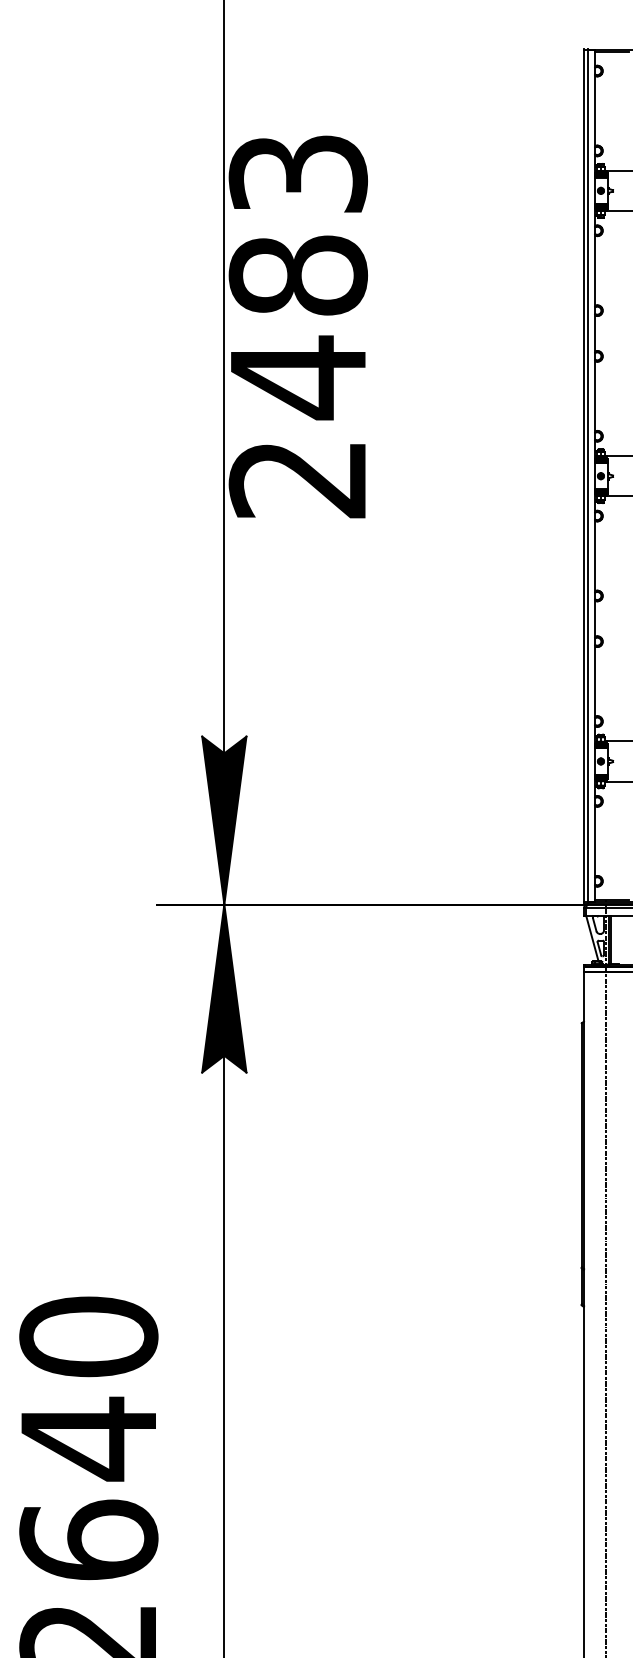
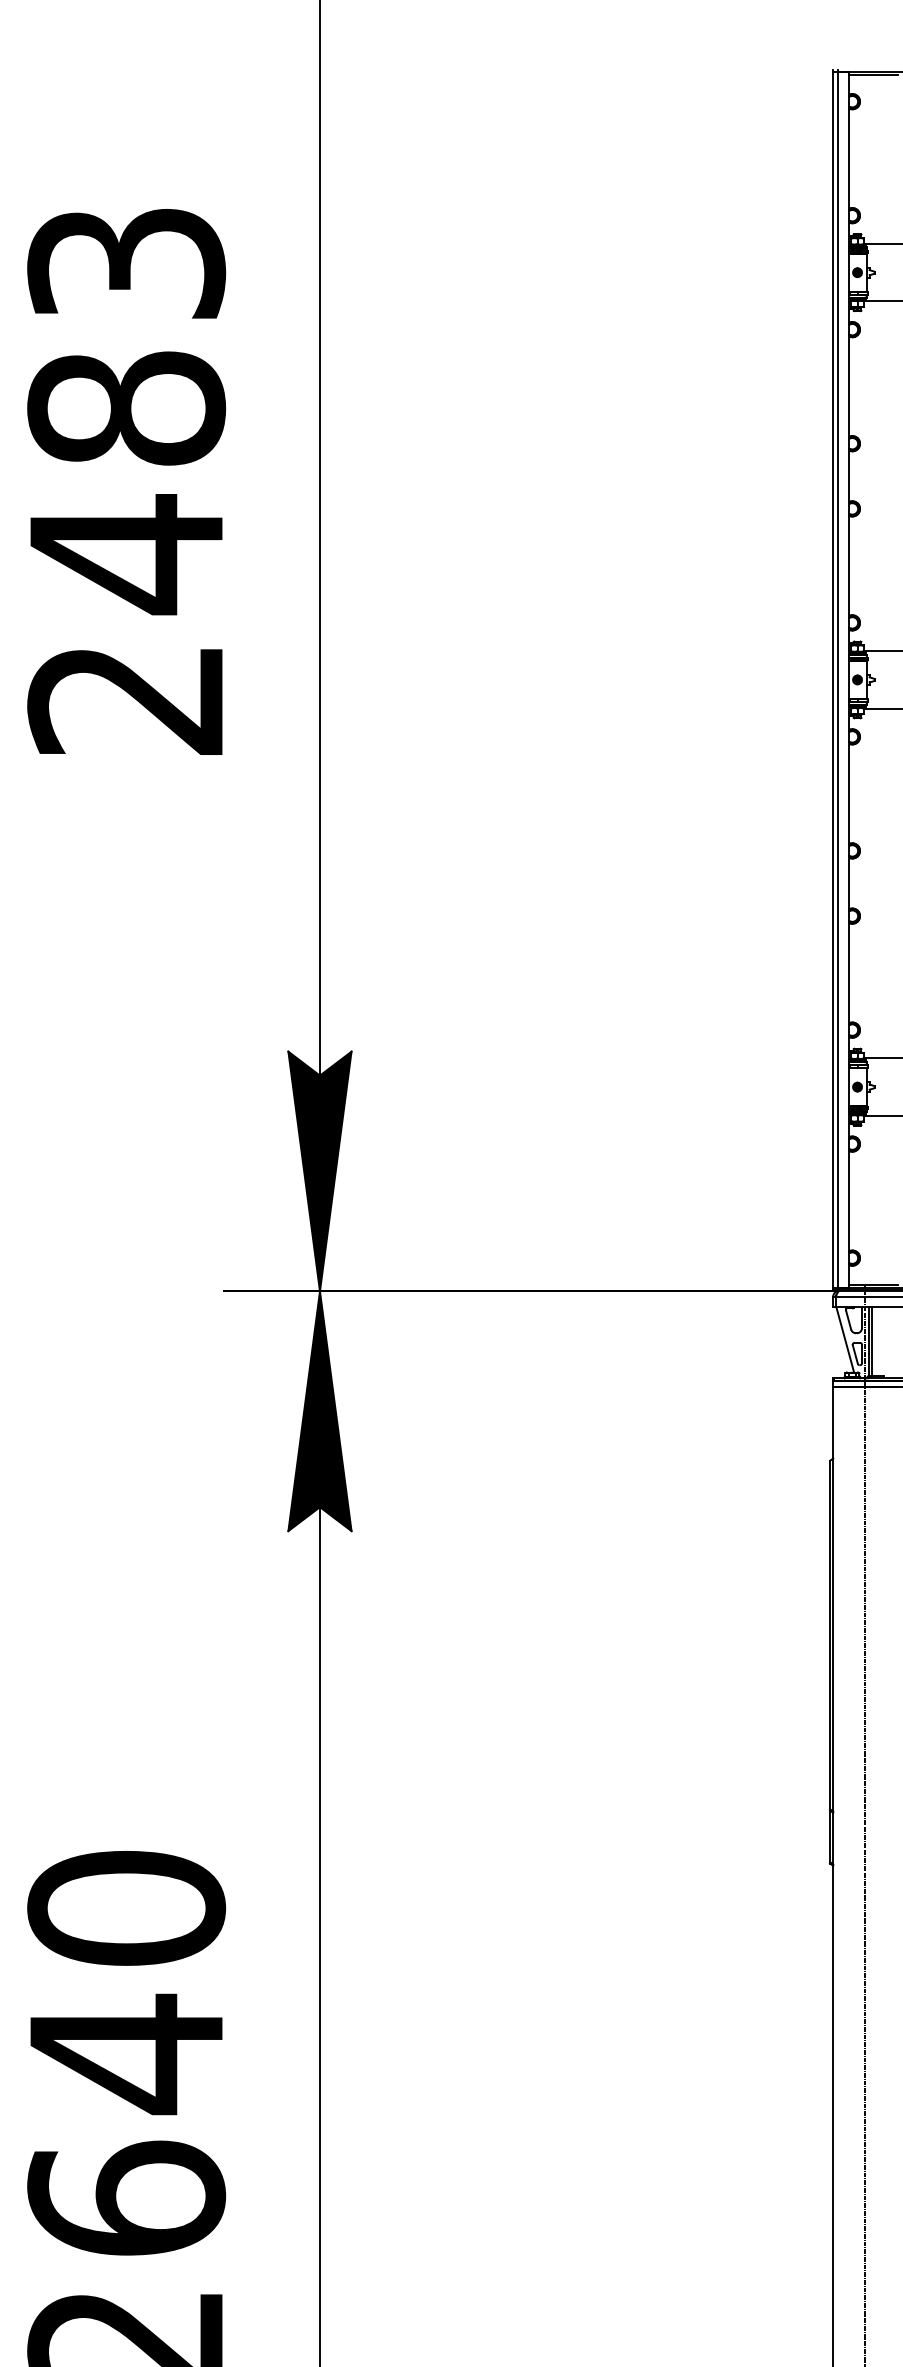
text: (298, 326) -> (126, 481), moved

